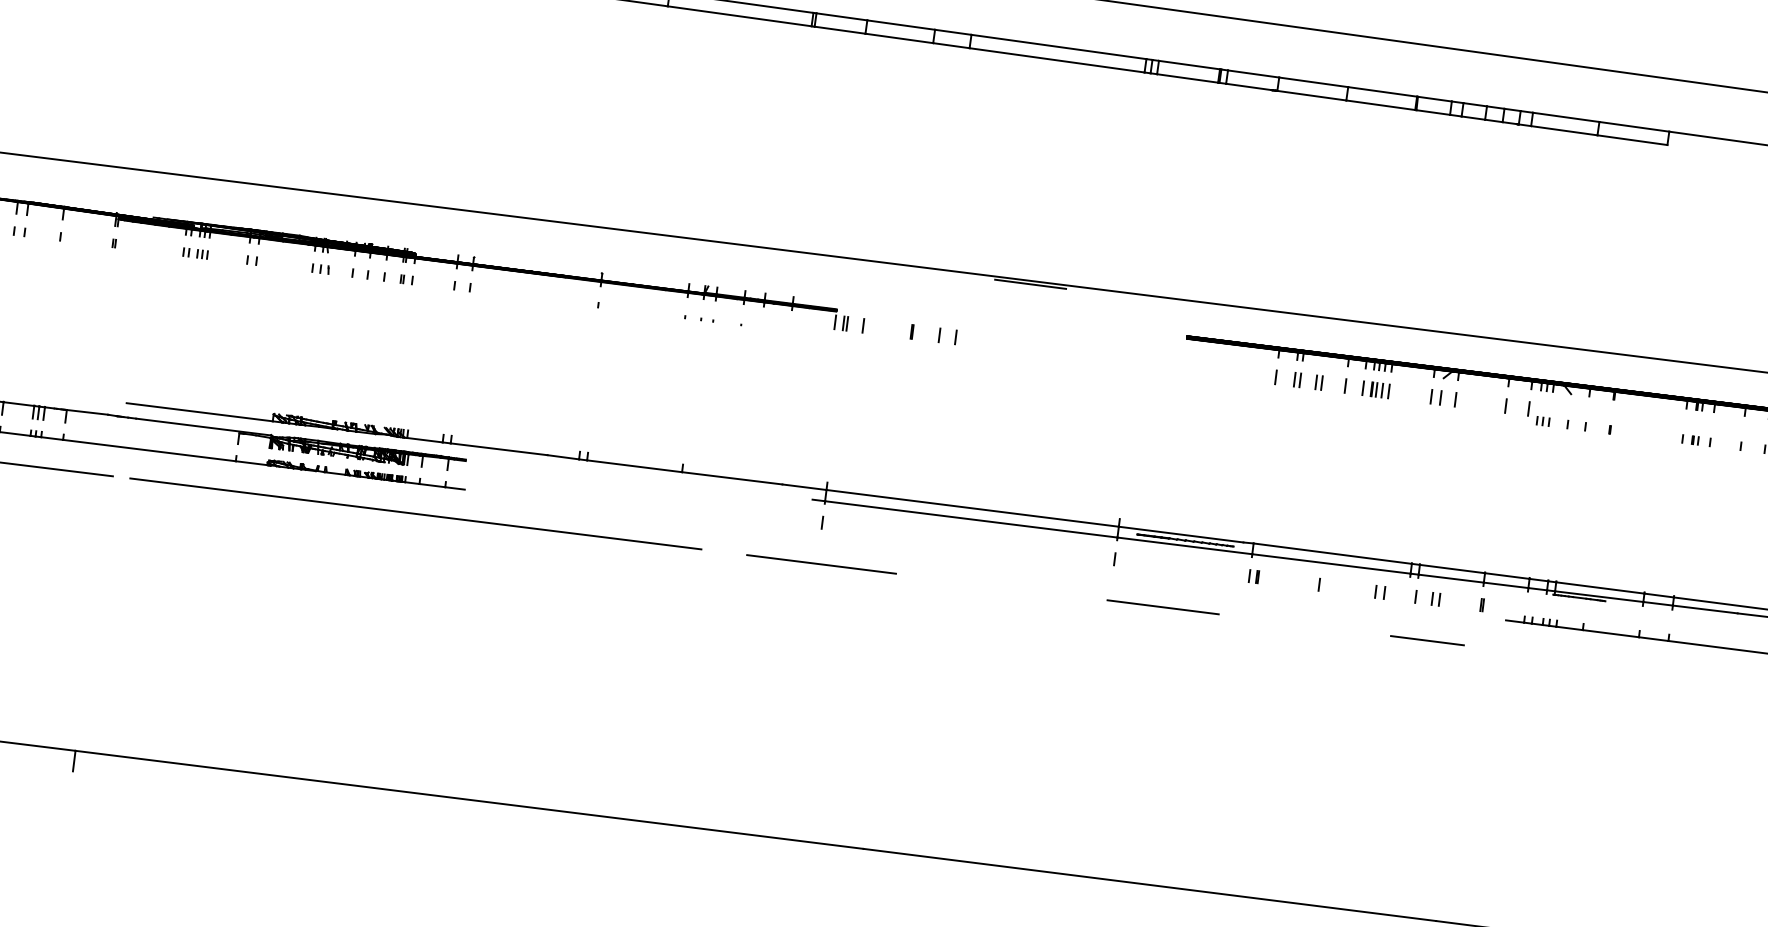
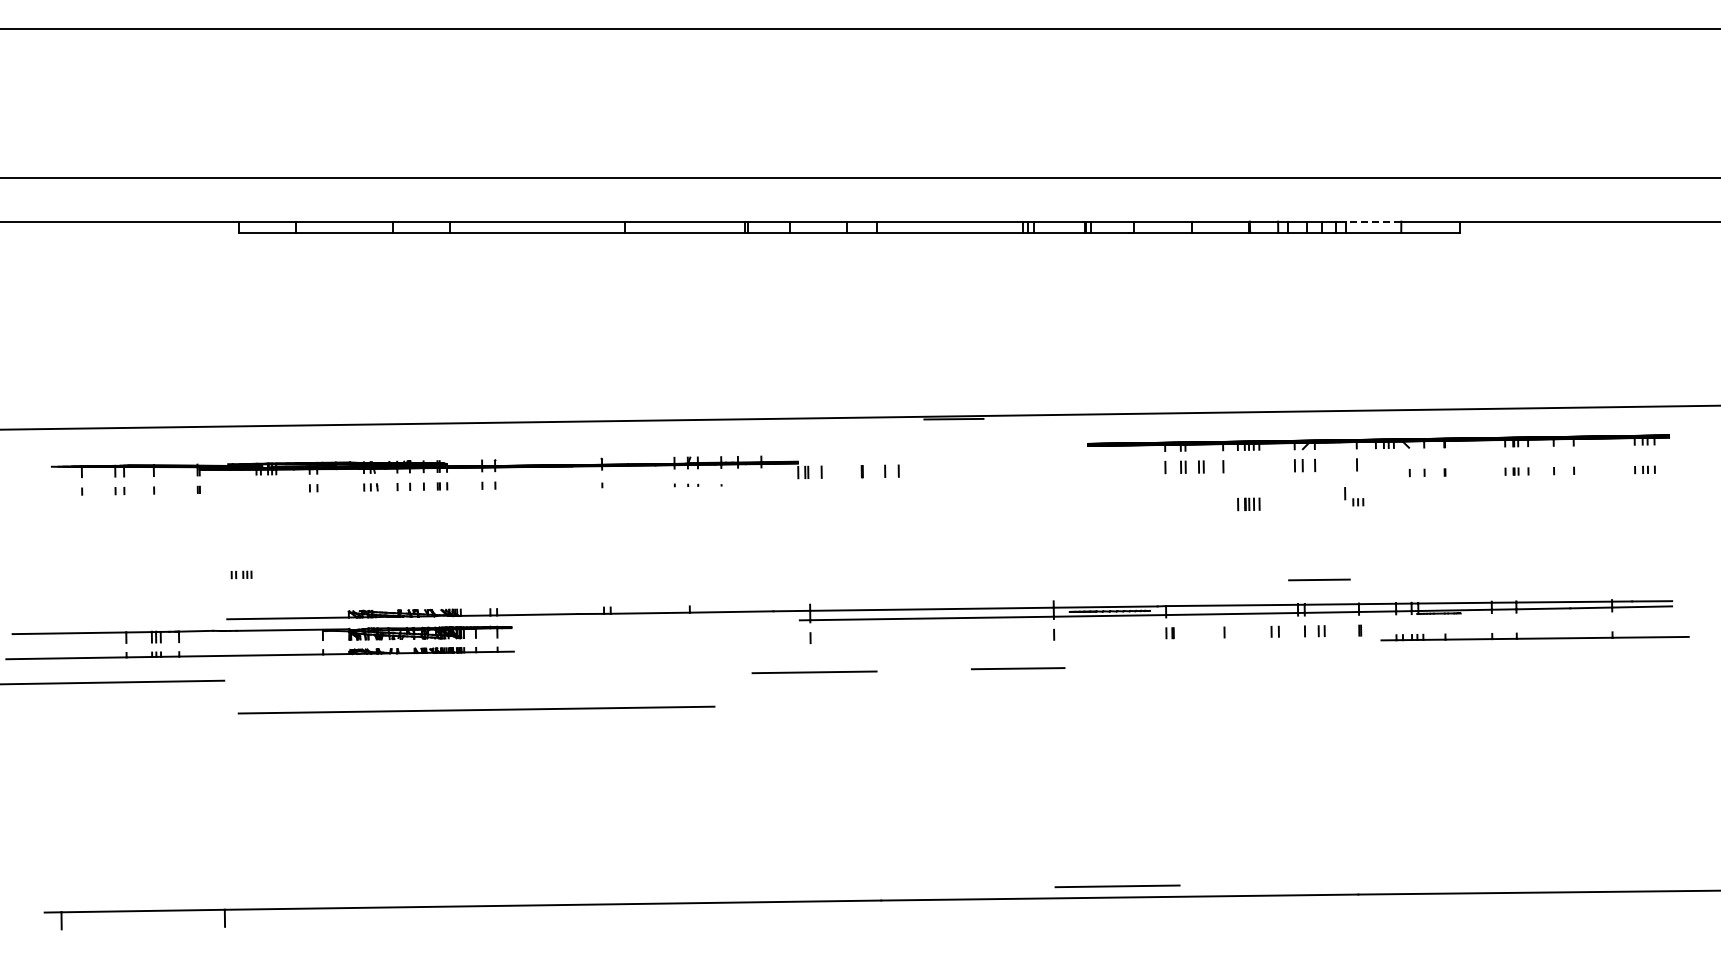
line: (1566, 117) -> (1373, 221), solid -> dashed
part: (195, 253) -> (241, 574), moved
part: (1375, 389) -> (1248, 504), moved
part: (1539, 413) -> (1354, 496), moved
line: (415, 513) -> (476, 709), moved
line: (1163, 607) -> (1018, 668), moved
line: (1427, 640) -> (1319, 579), moved
line: (1148, 871) -> (1117, 886), added

